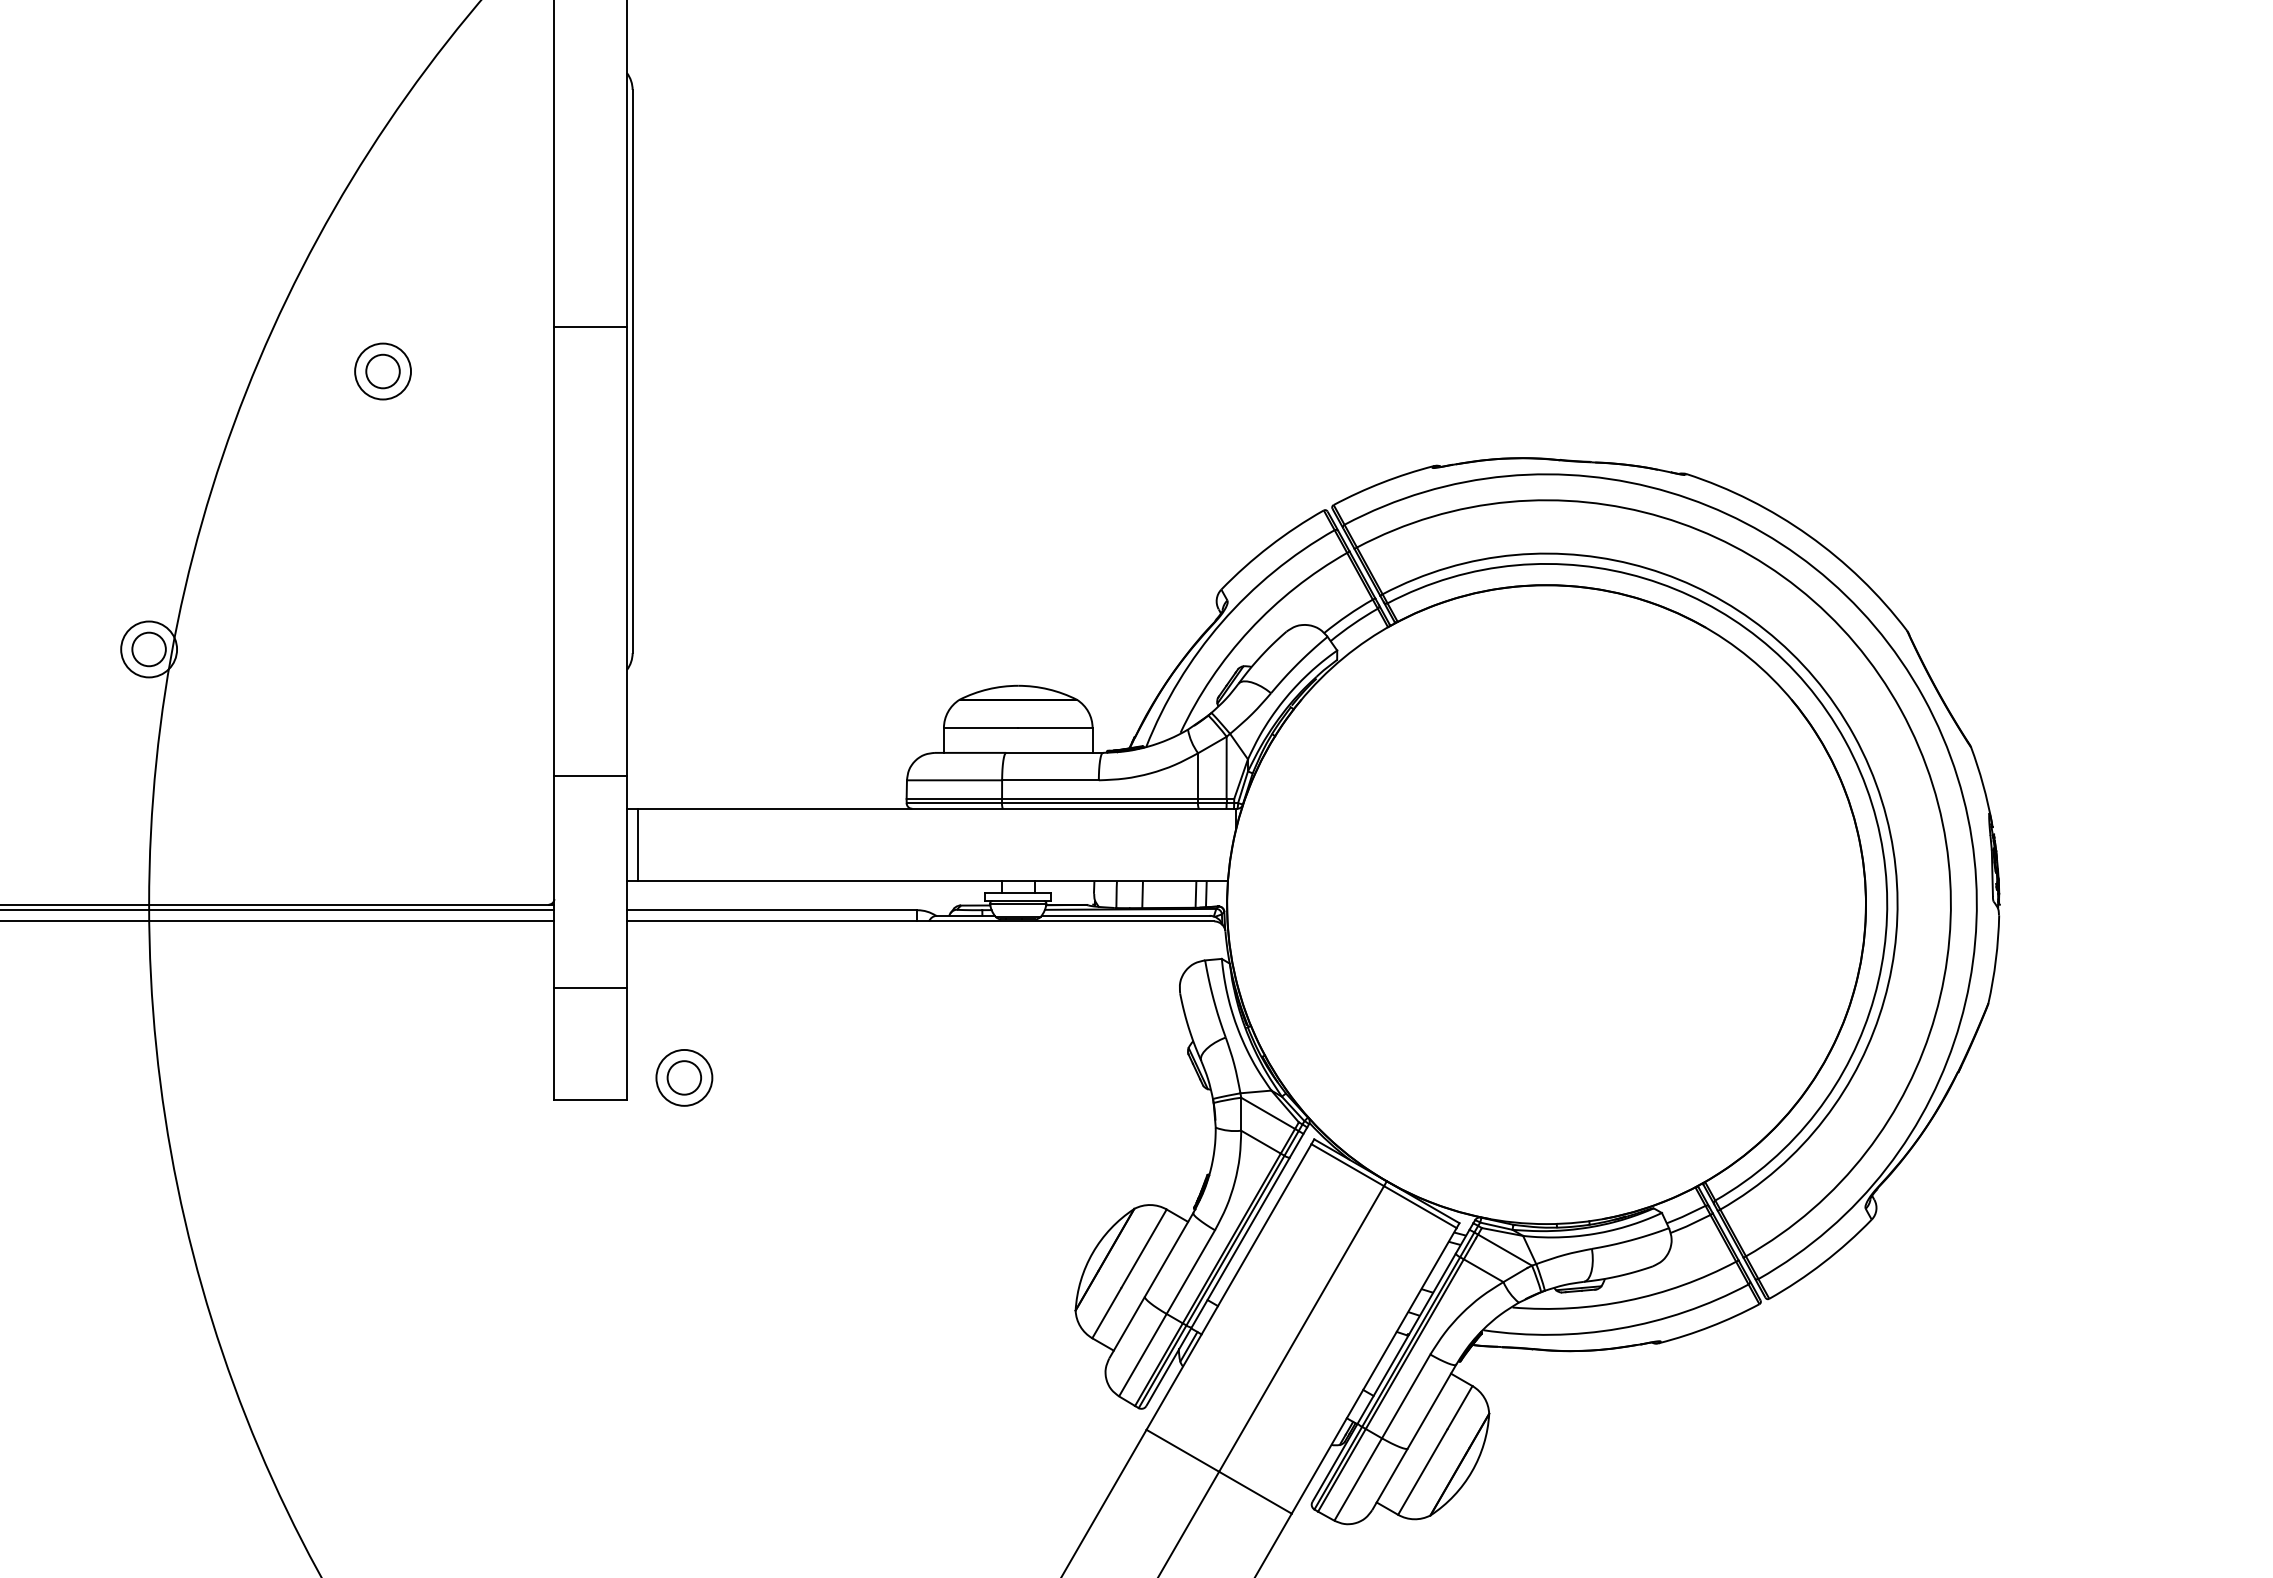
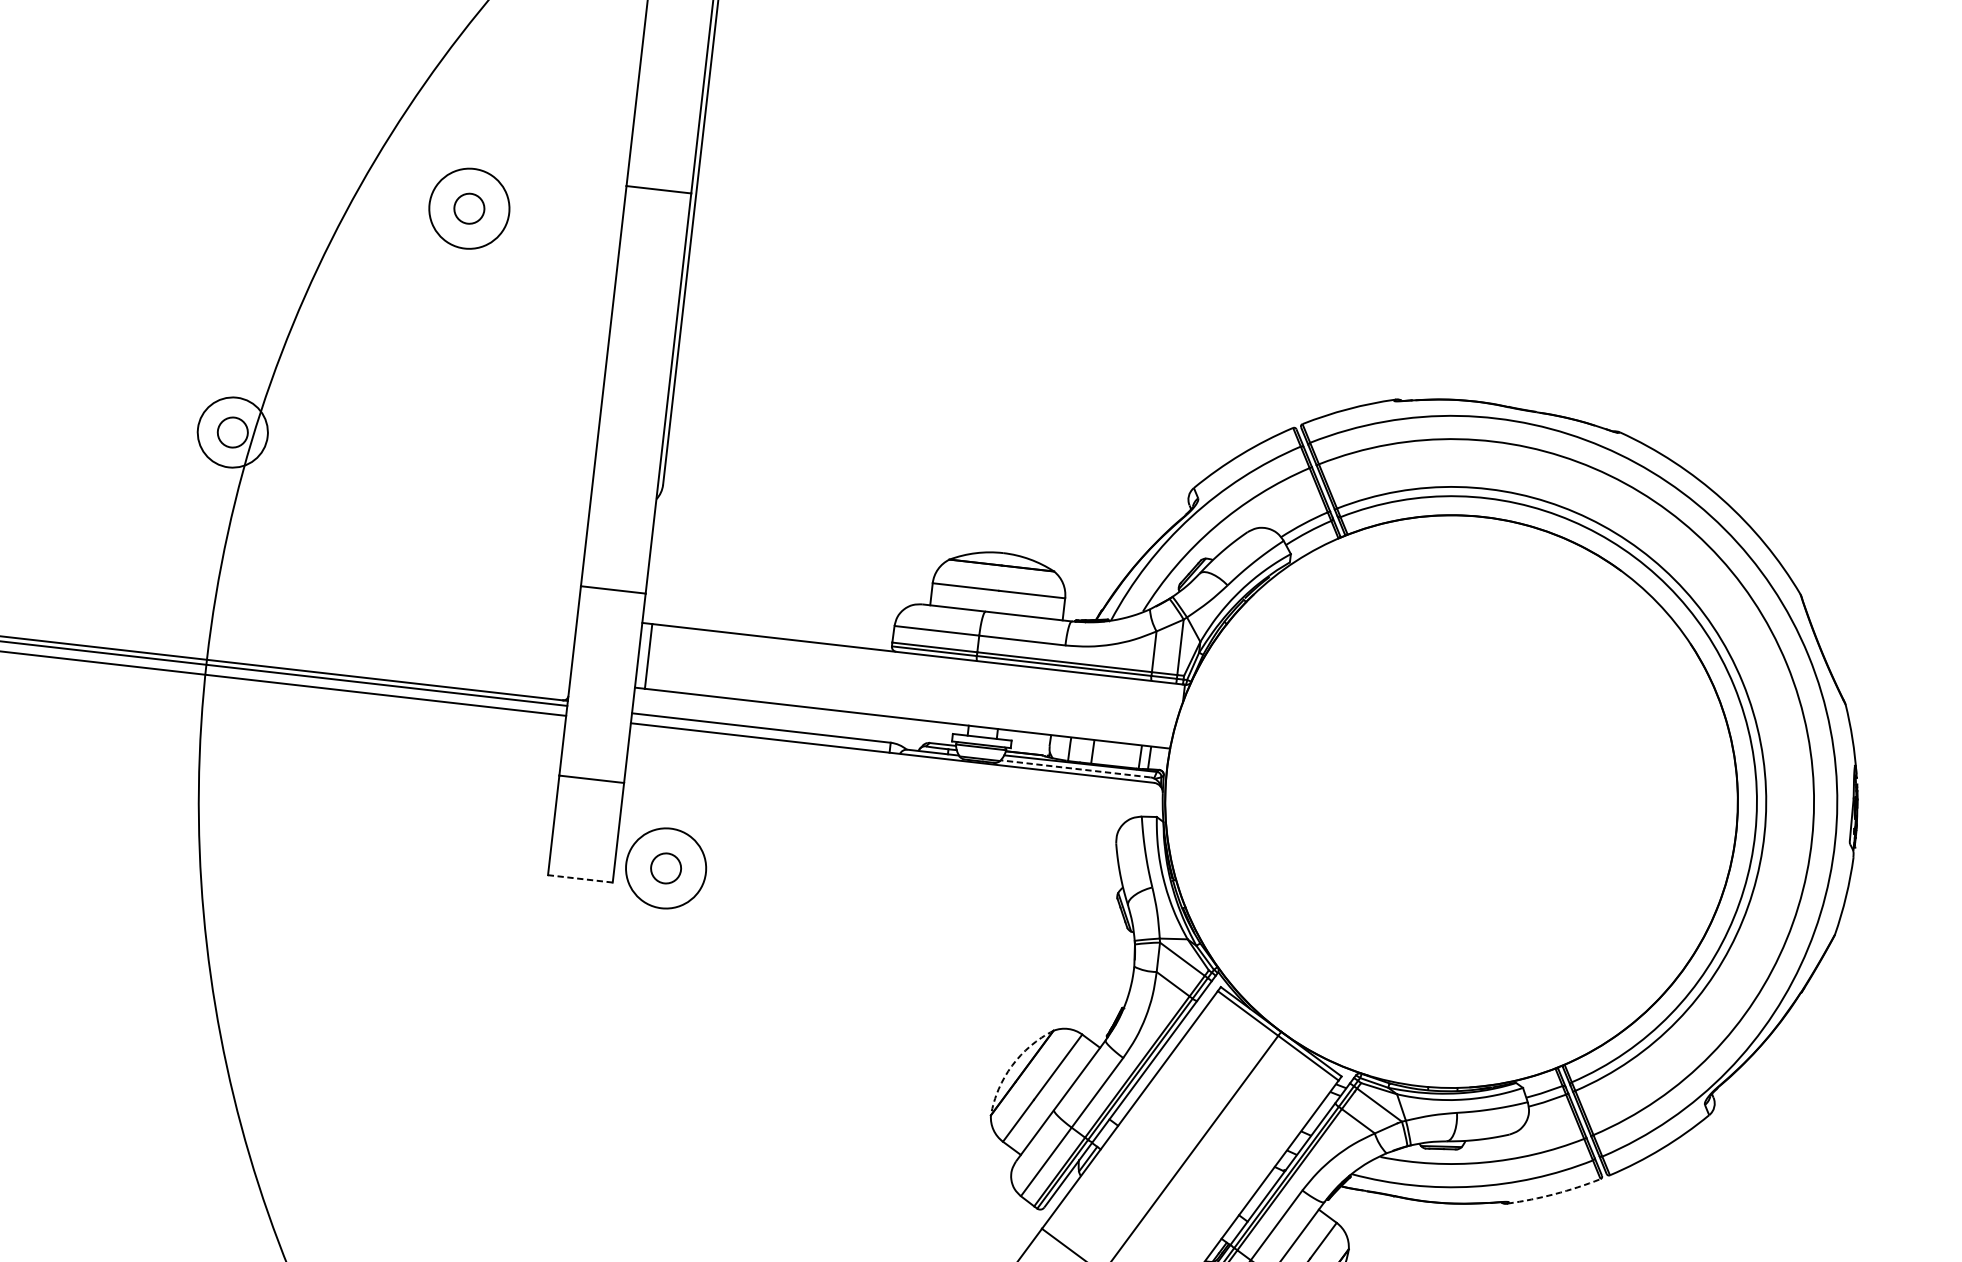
circle: (383, 371) -> (469, 208), size x1.6
circle: (149, 649) -> (233, 432), size x1.4
line: (1125, 915) -> (1075, 768), solid -> dashed
circle: (684, 1077) -> (666, 868), size x1.6
line: (590, 1100) -> (580, 879), solid -> dashed
arc: (1092, 1252) -> (1011, 1065), solid -> dashed
arc: (1710, 1326) -> (1554, 1193), solid -> dashed

